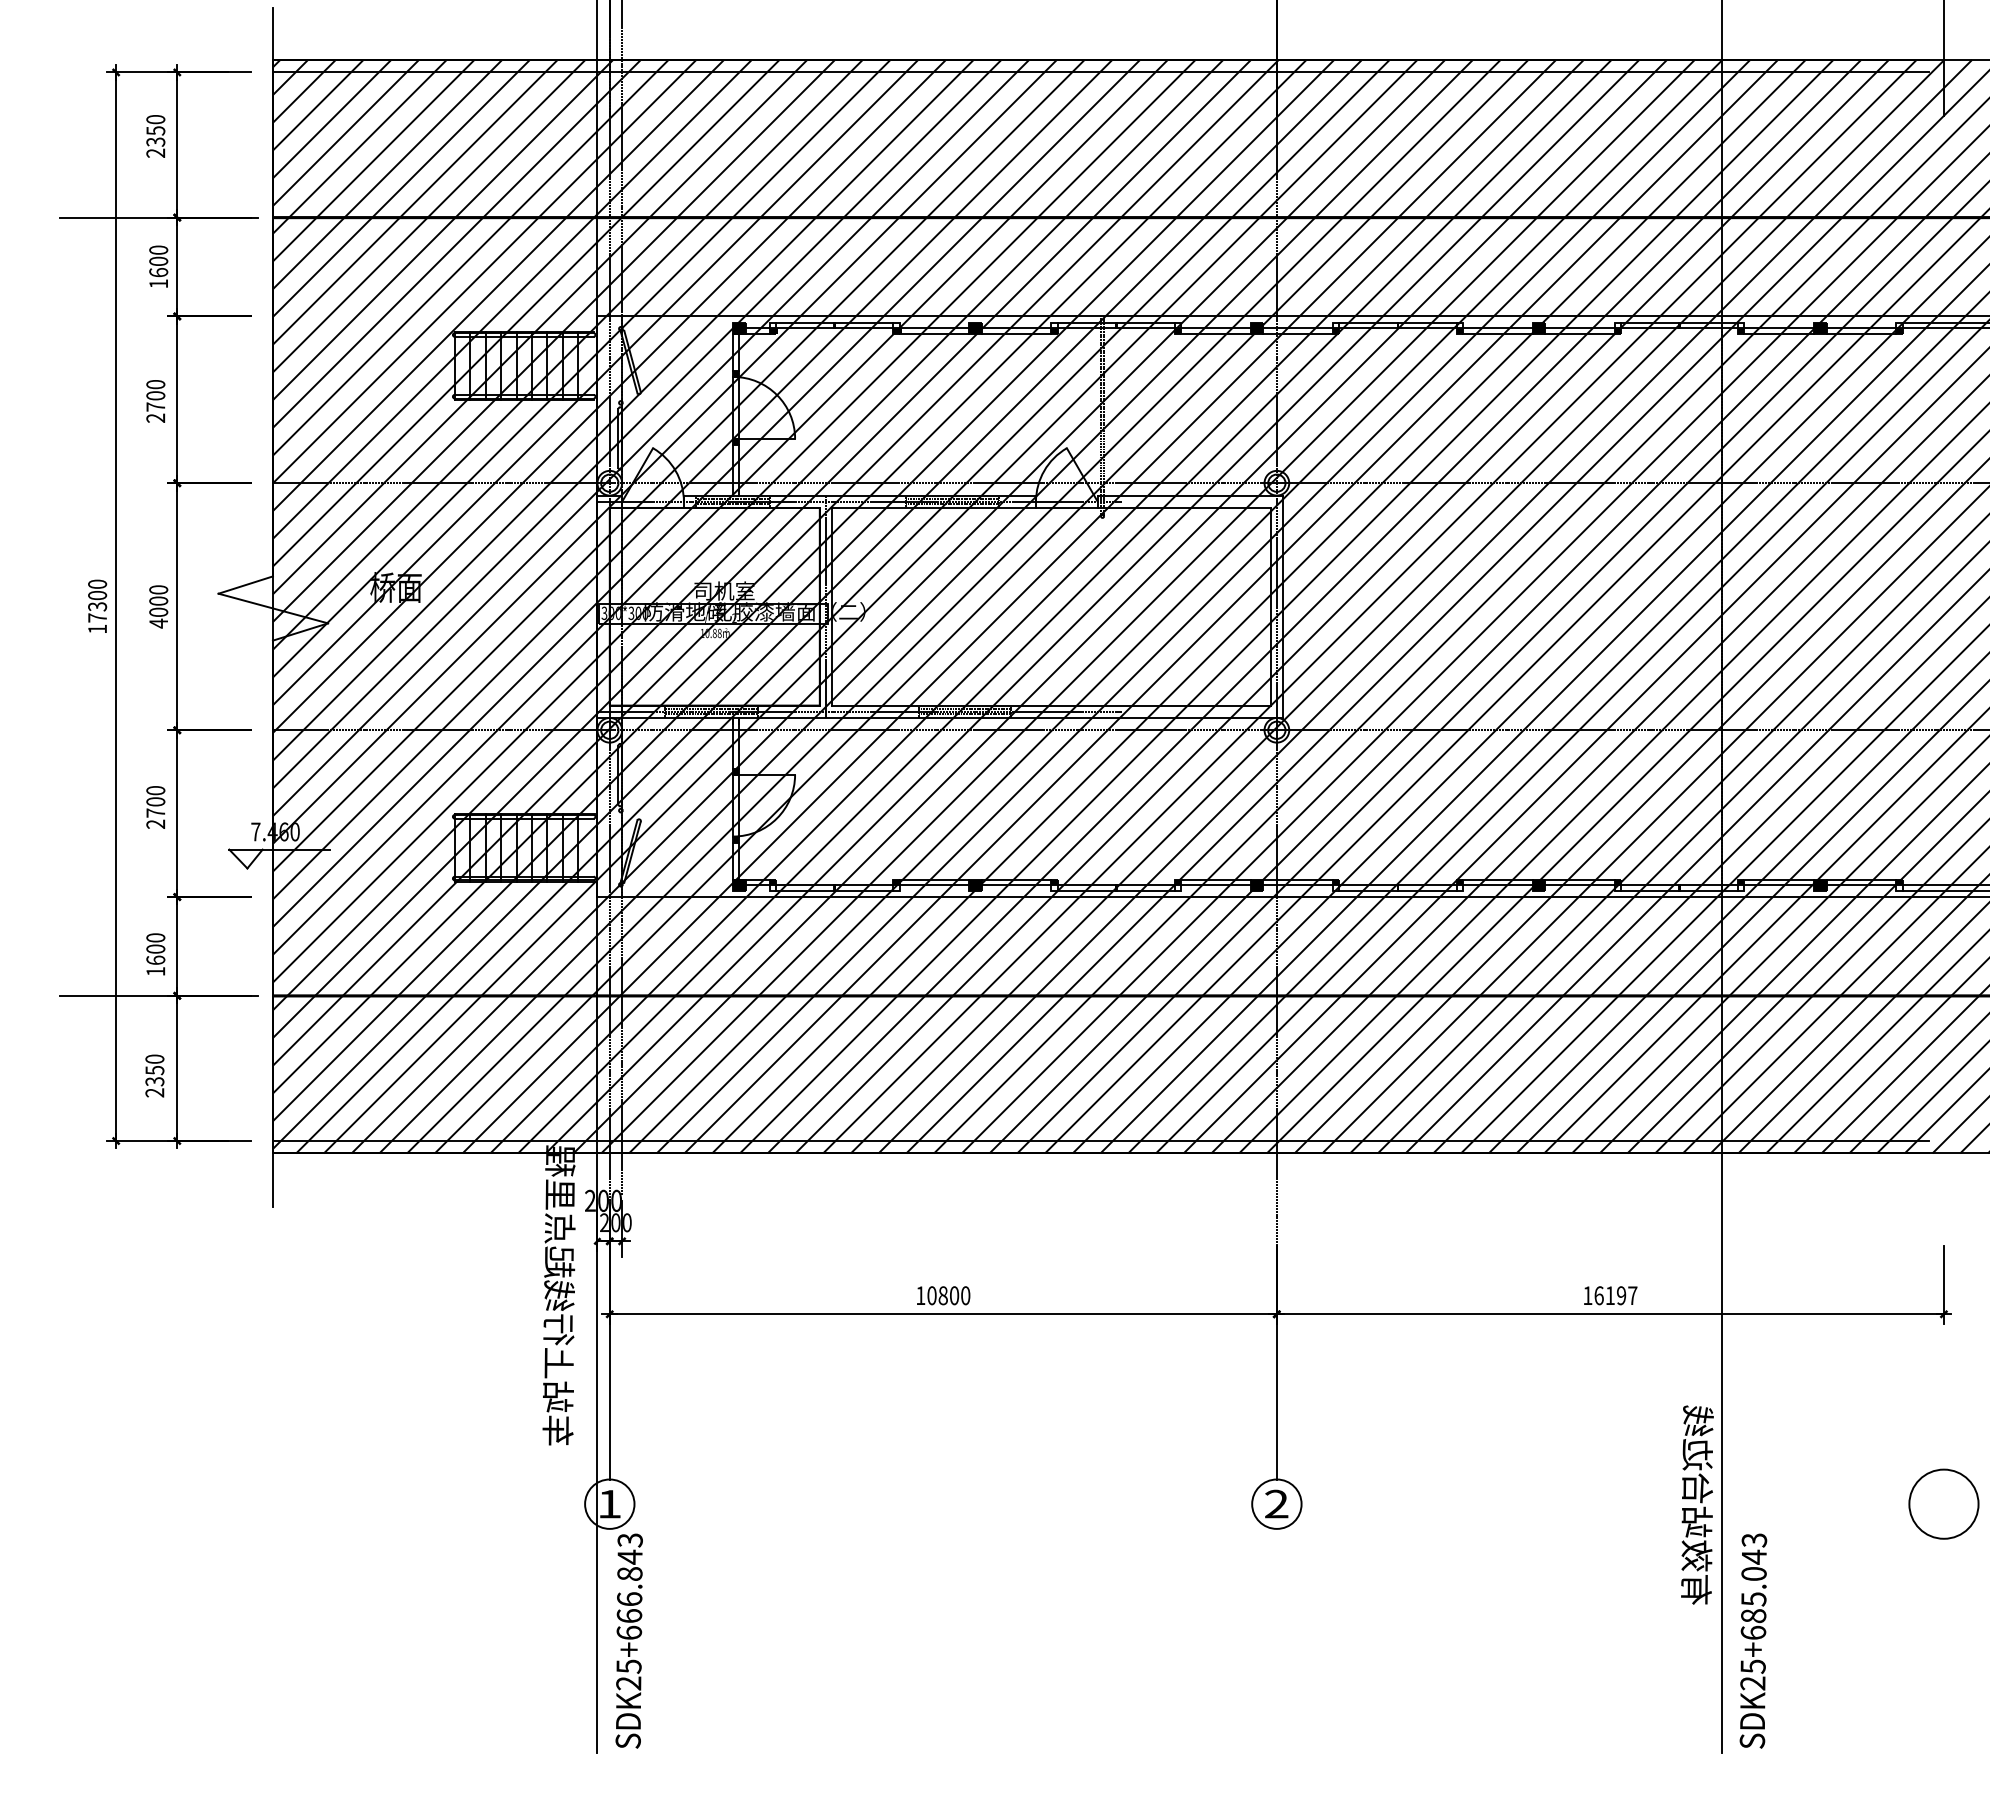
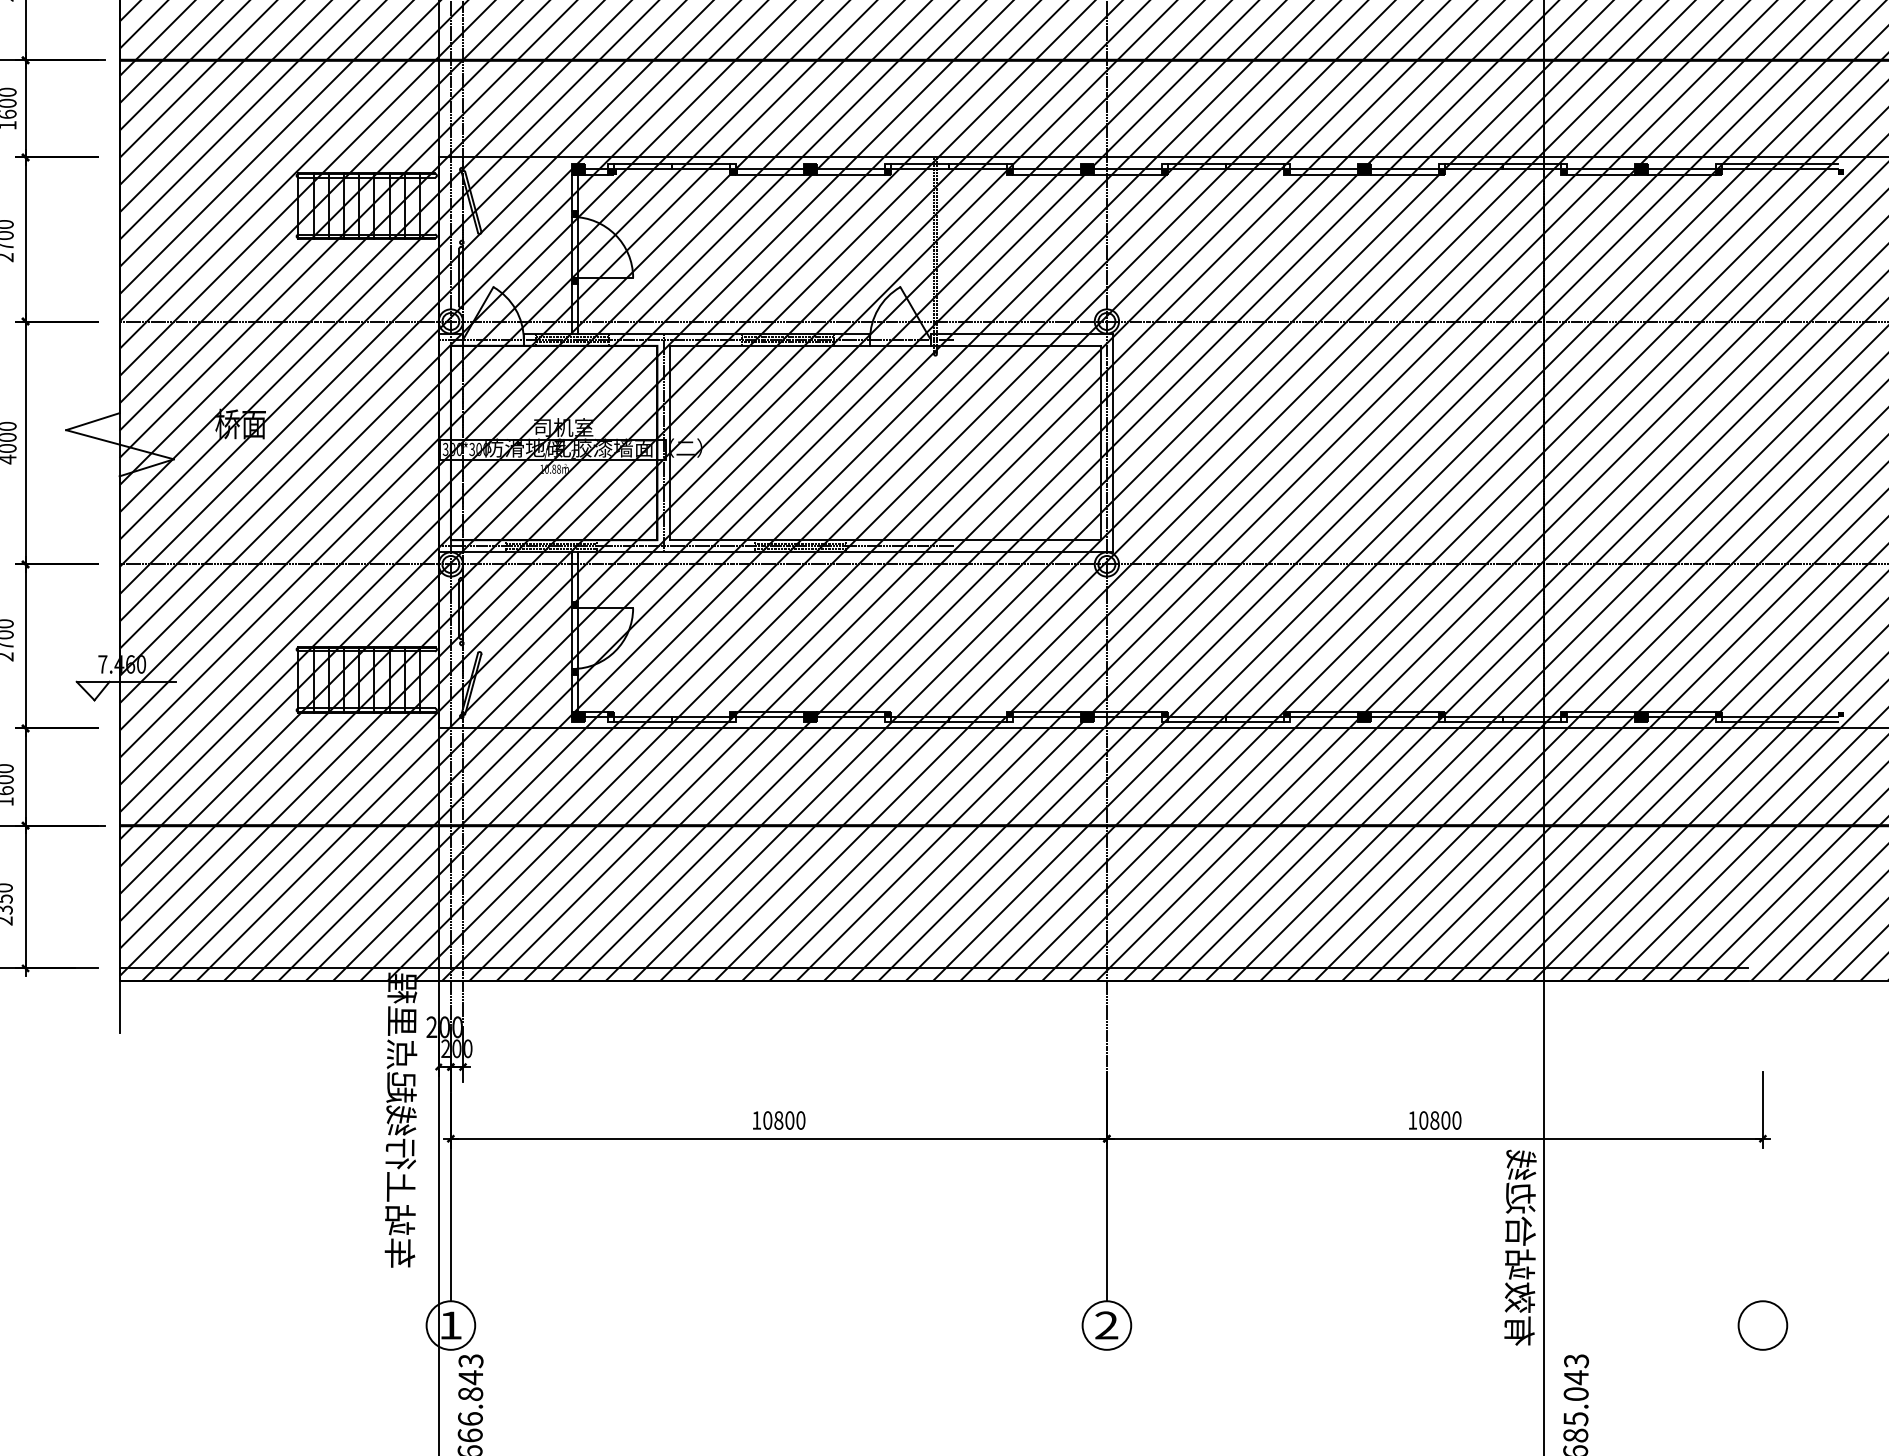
text: (1615, 1295) -> (1439, 1120), 16197 -> 10800
circle: (1943, 1503) -> (1762, 1324), size x0.71
text: (1697, 1504) -> (1520, 1247), moved

